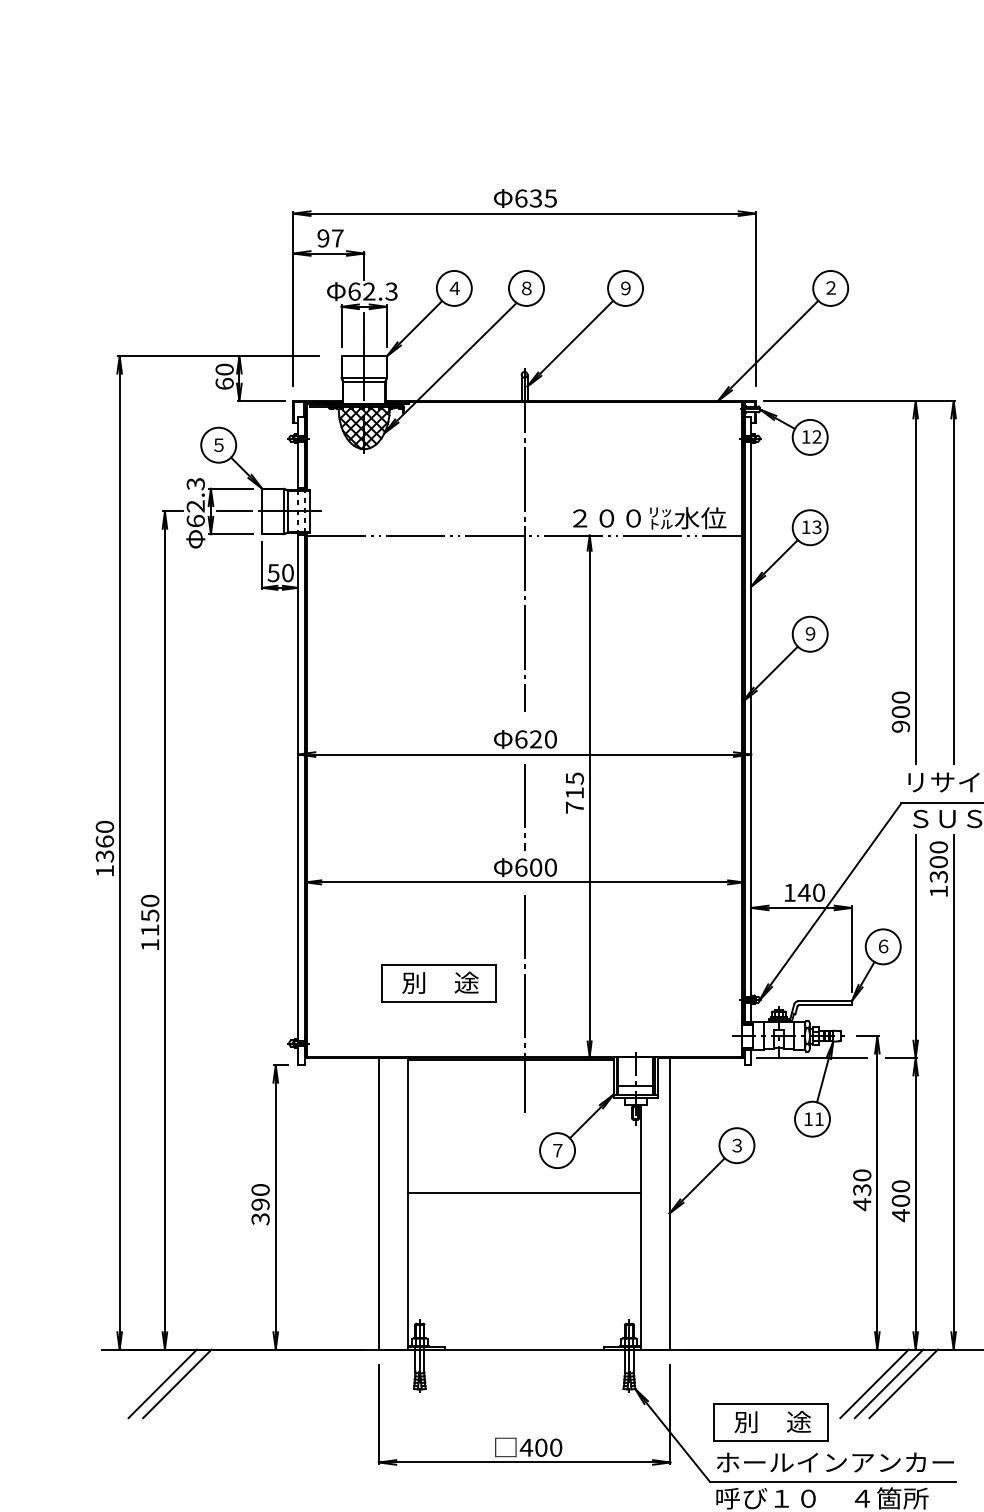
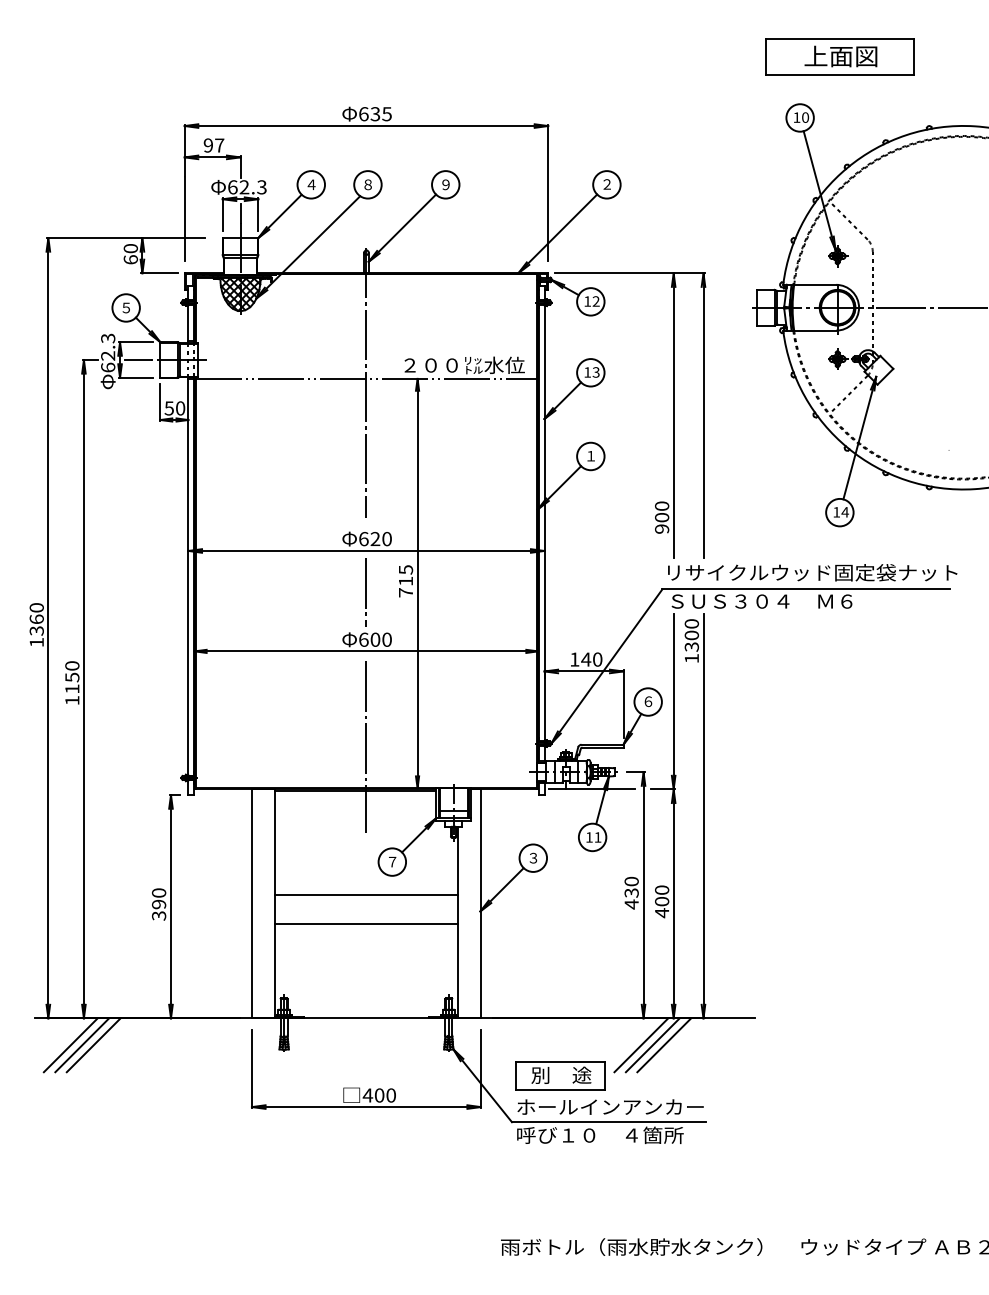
text: (809, 633) -> (590, 455), ９ -> １
part: (439, 983) -> (299, 730), removed
line: (524, 1228) -> (366, 923), added
line: (147, 1384) -> (70, 1045), added

